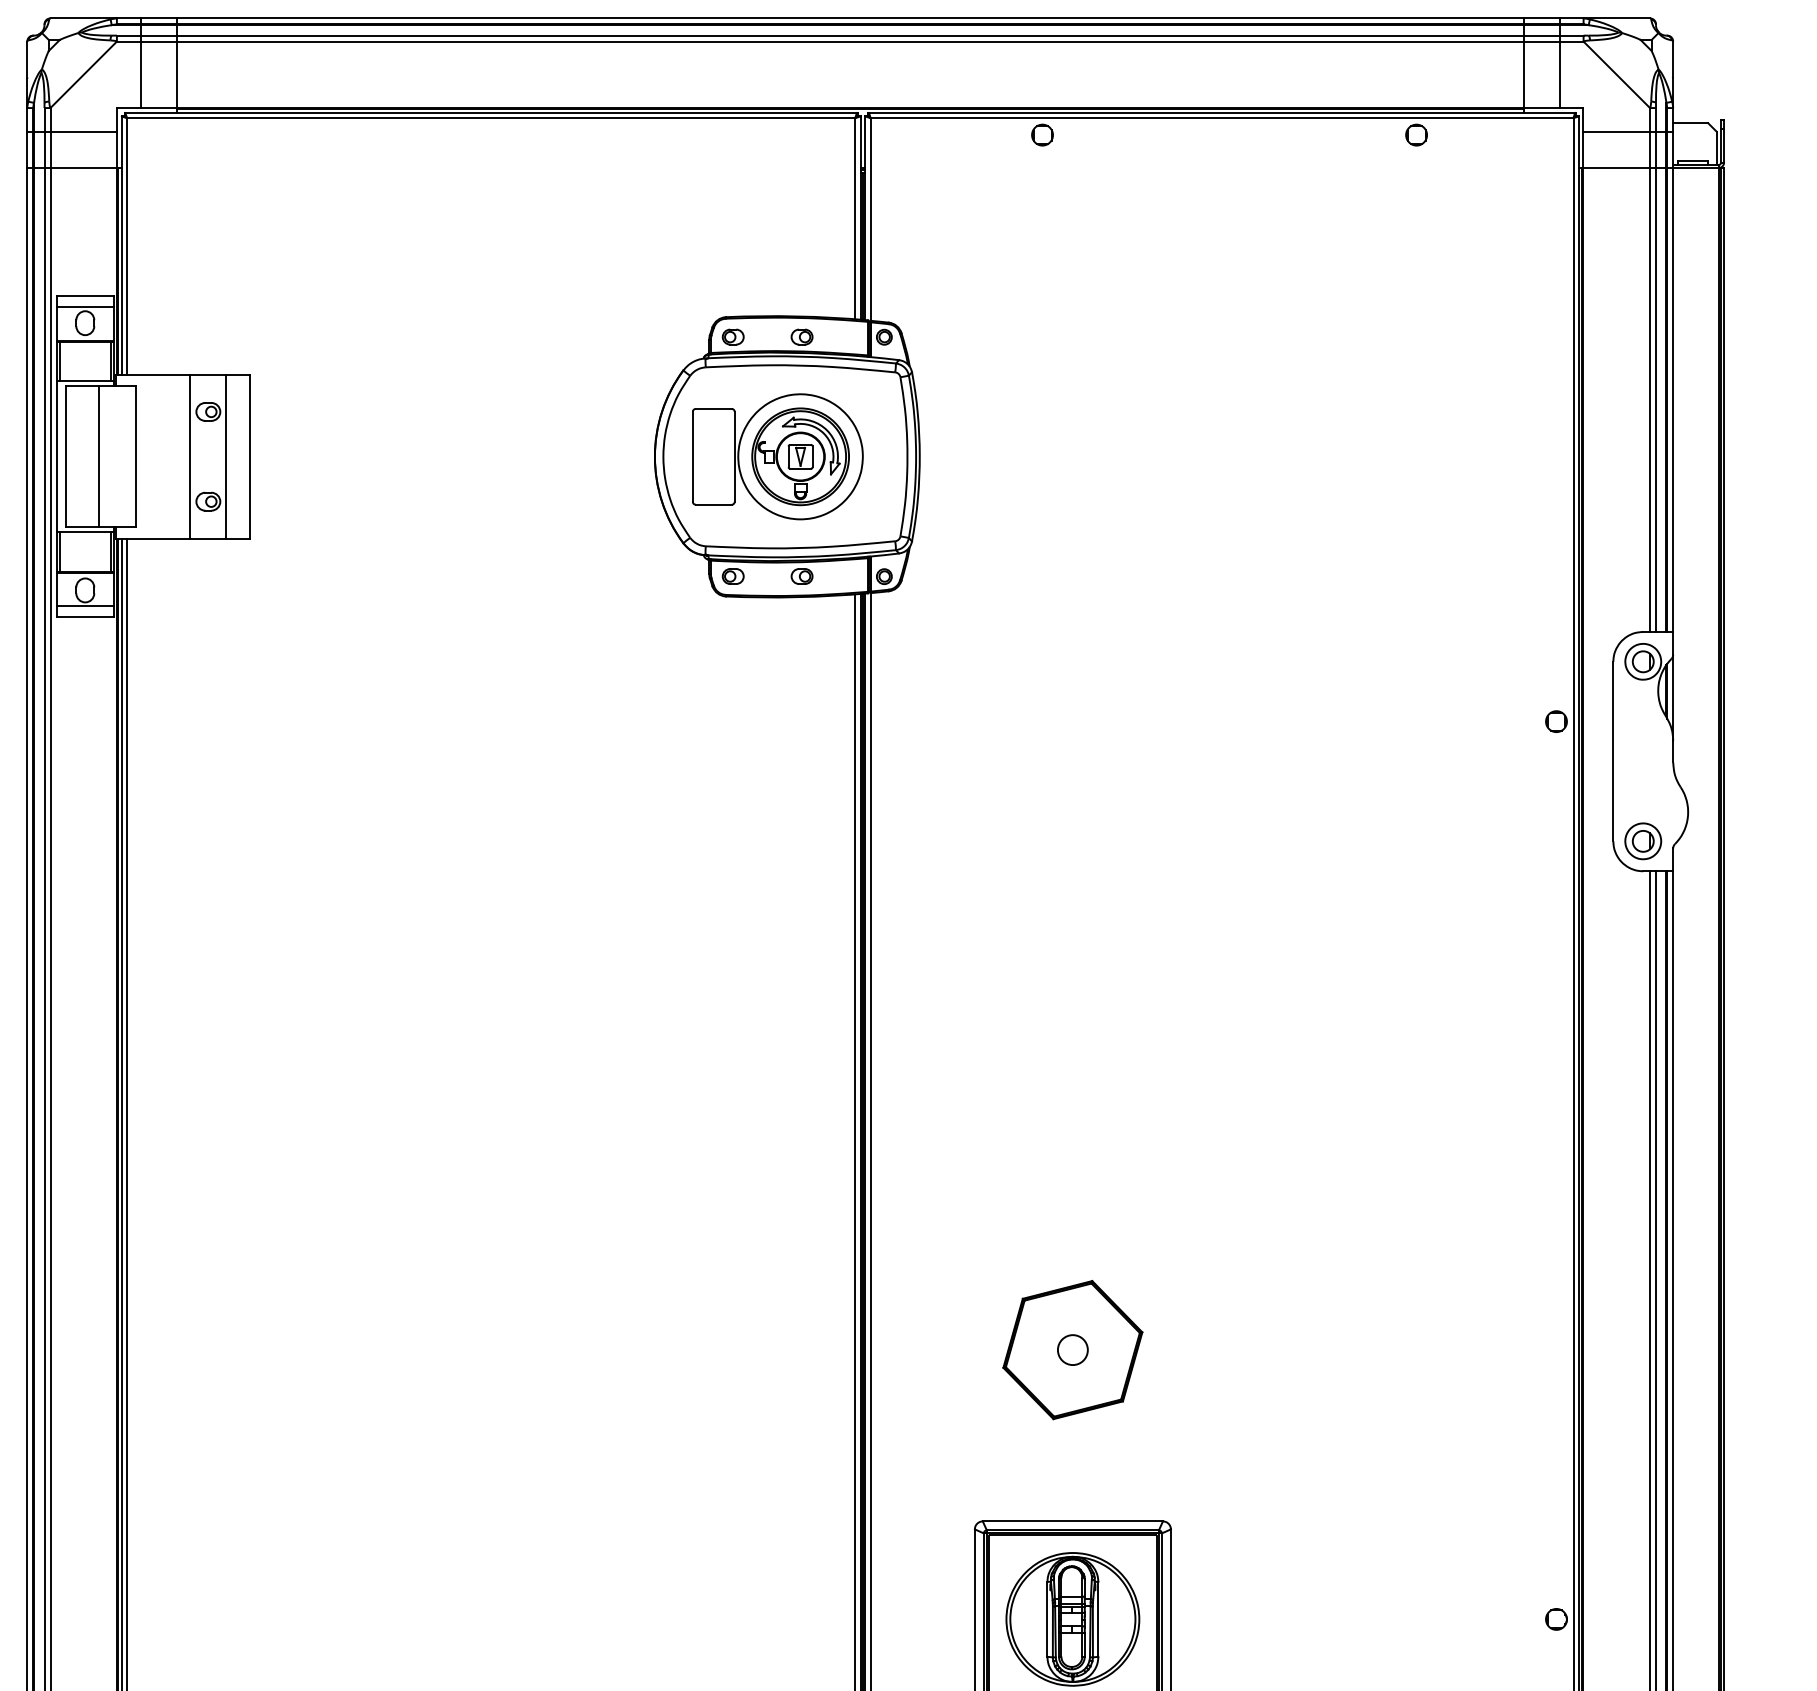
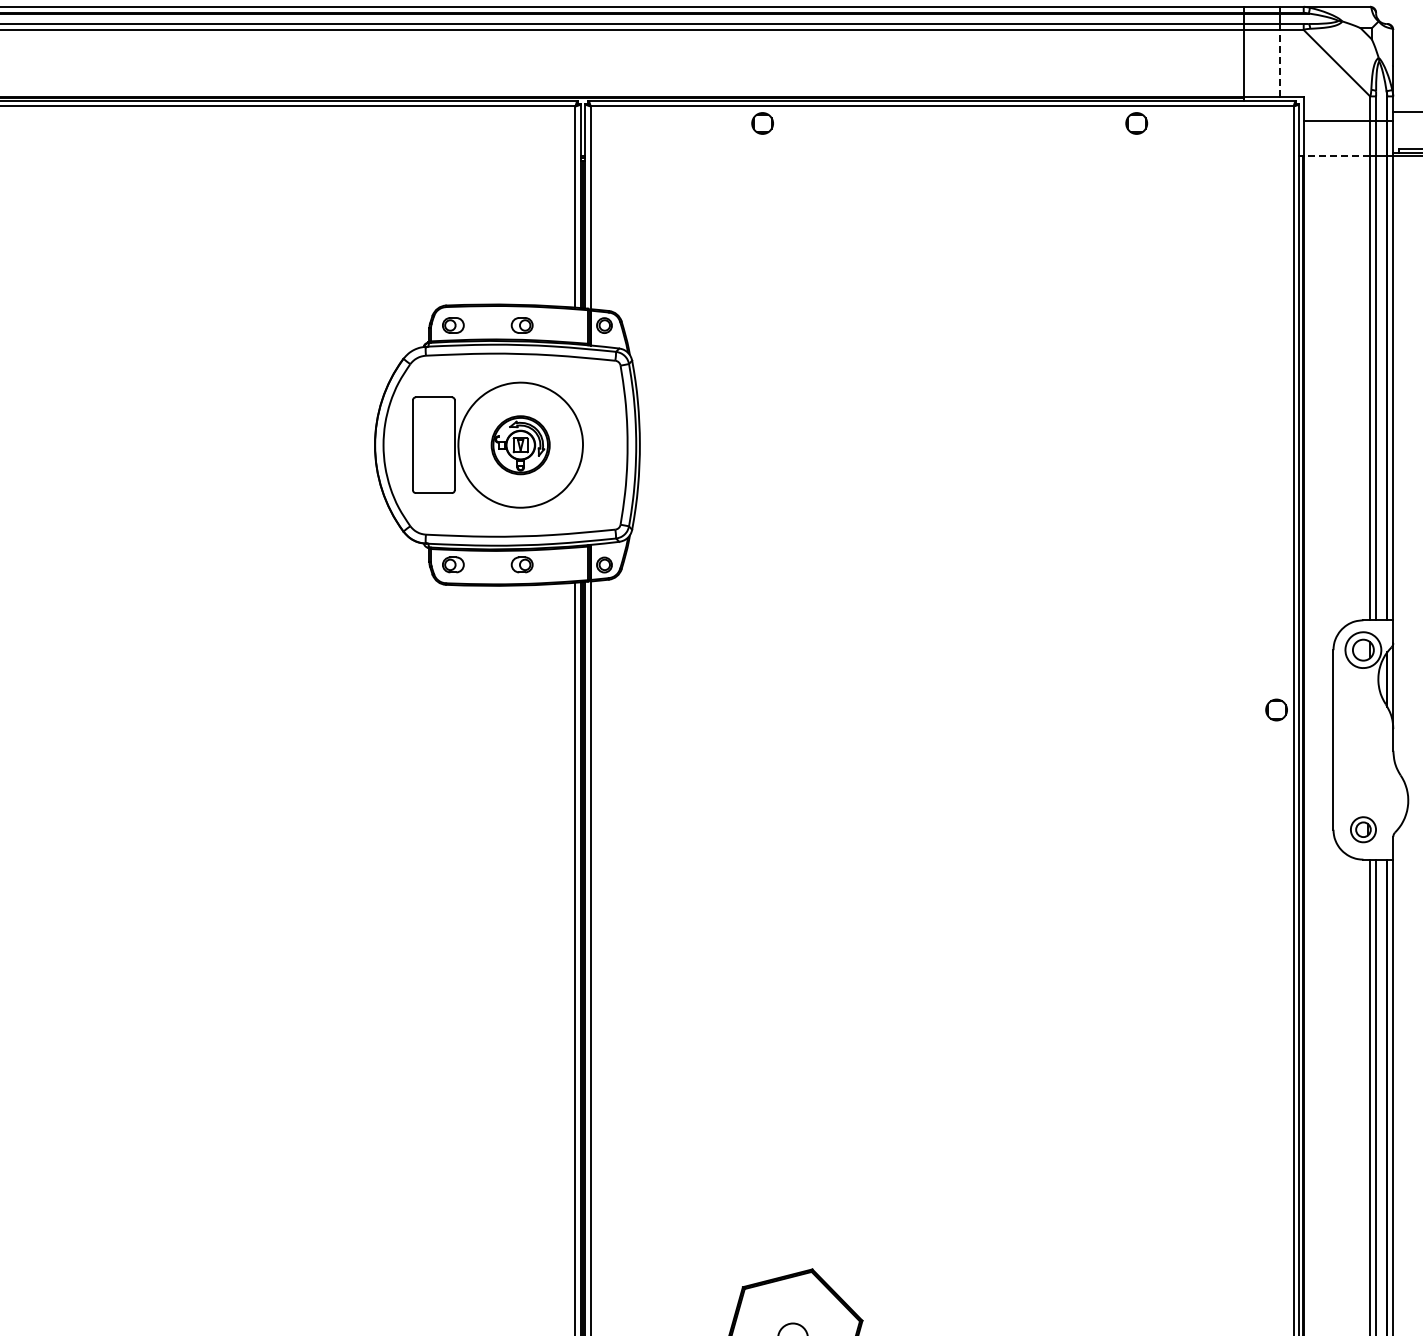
line: (1559, 74) -> (1279, 62), solid -> dashed
line: (1616, 168) -> (1336, 156), solid -> dashed
part: (800, 456) -> (520, 444), size x0.6
part: (1643, 841) -> (1363, 829), size x0.7

